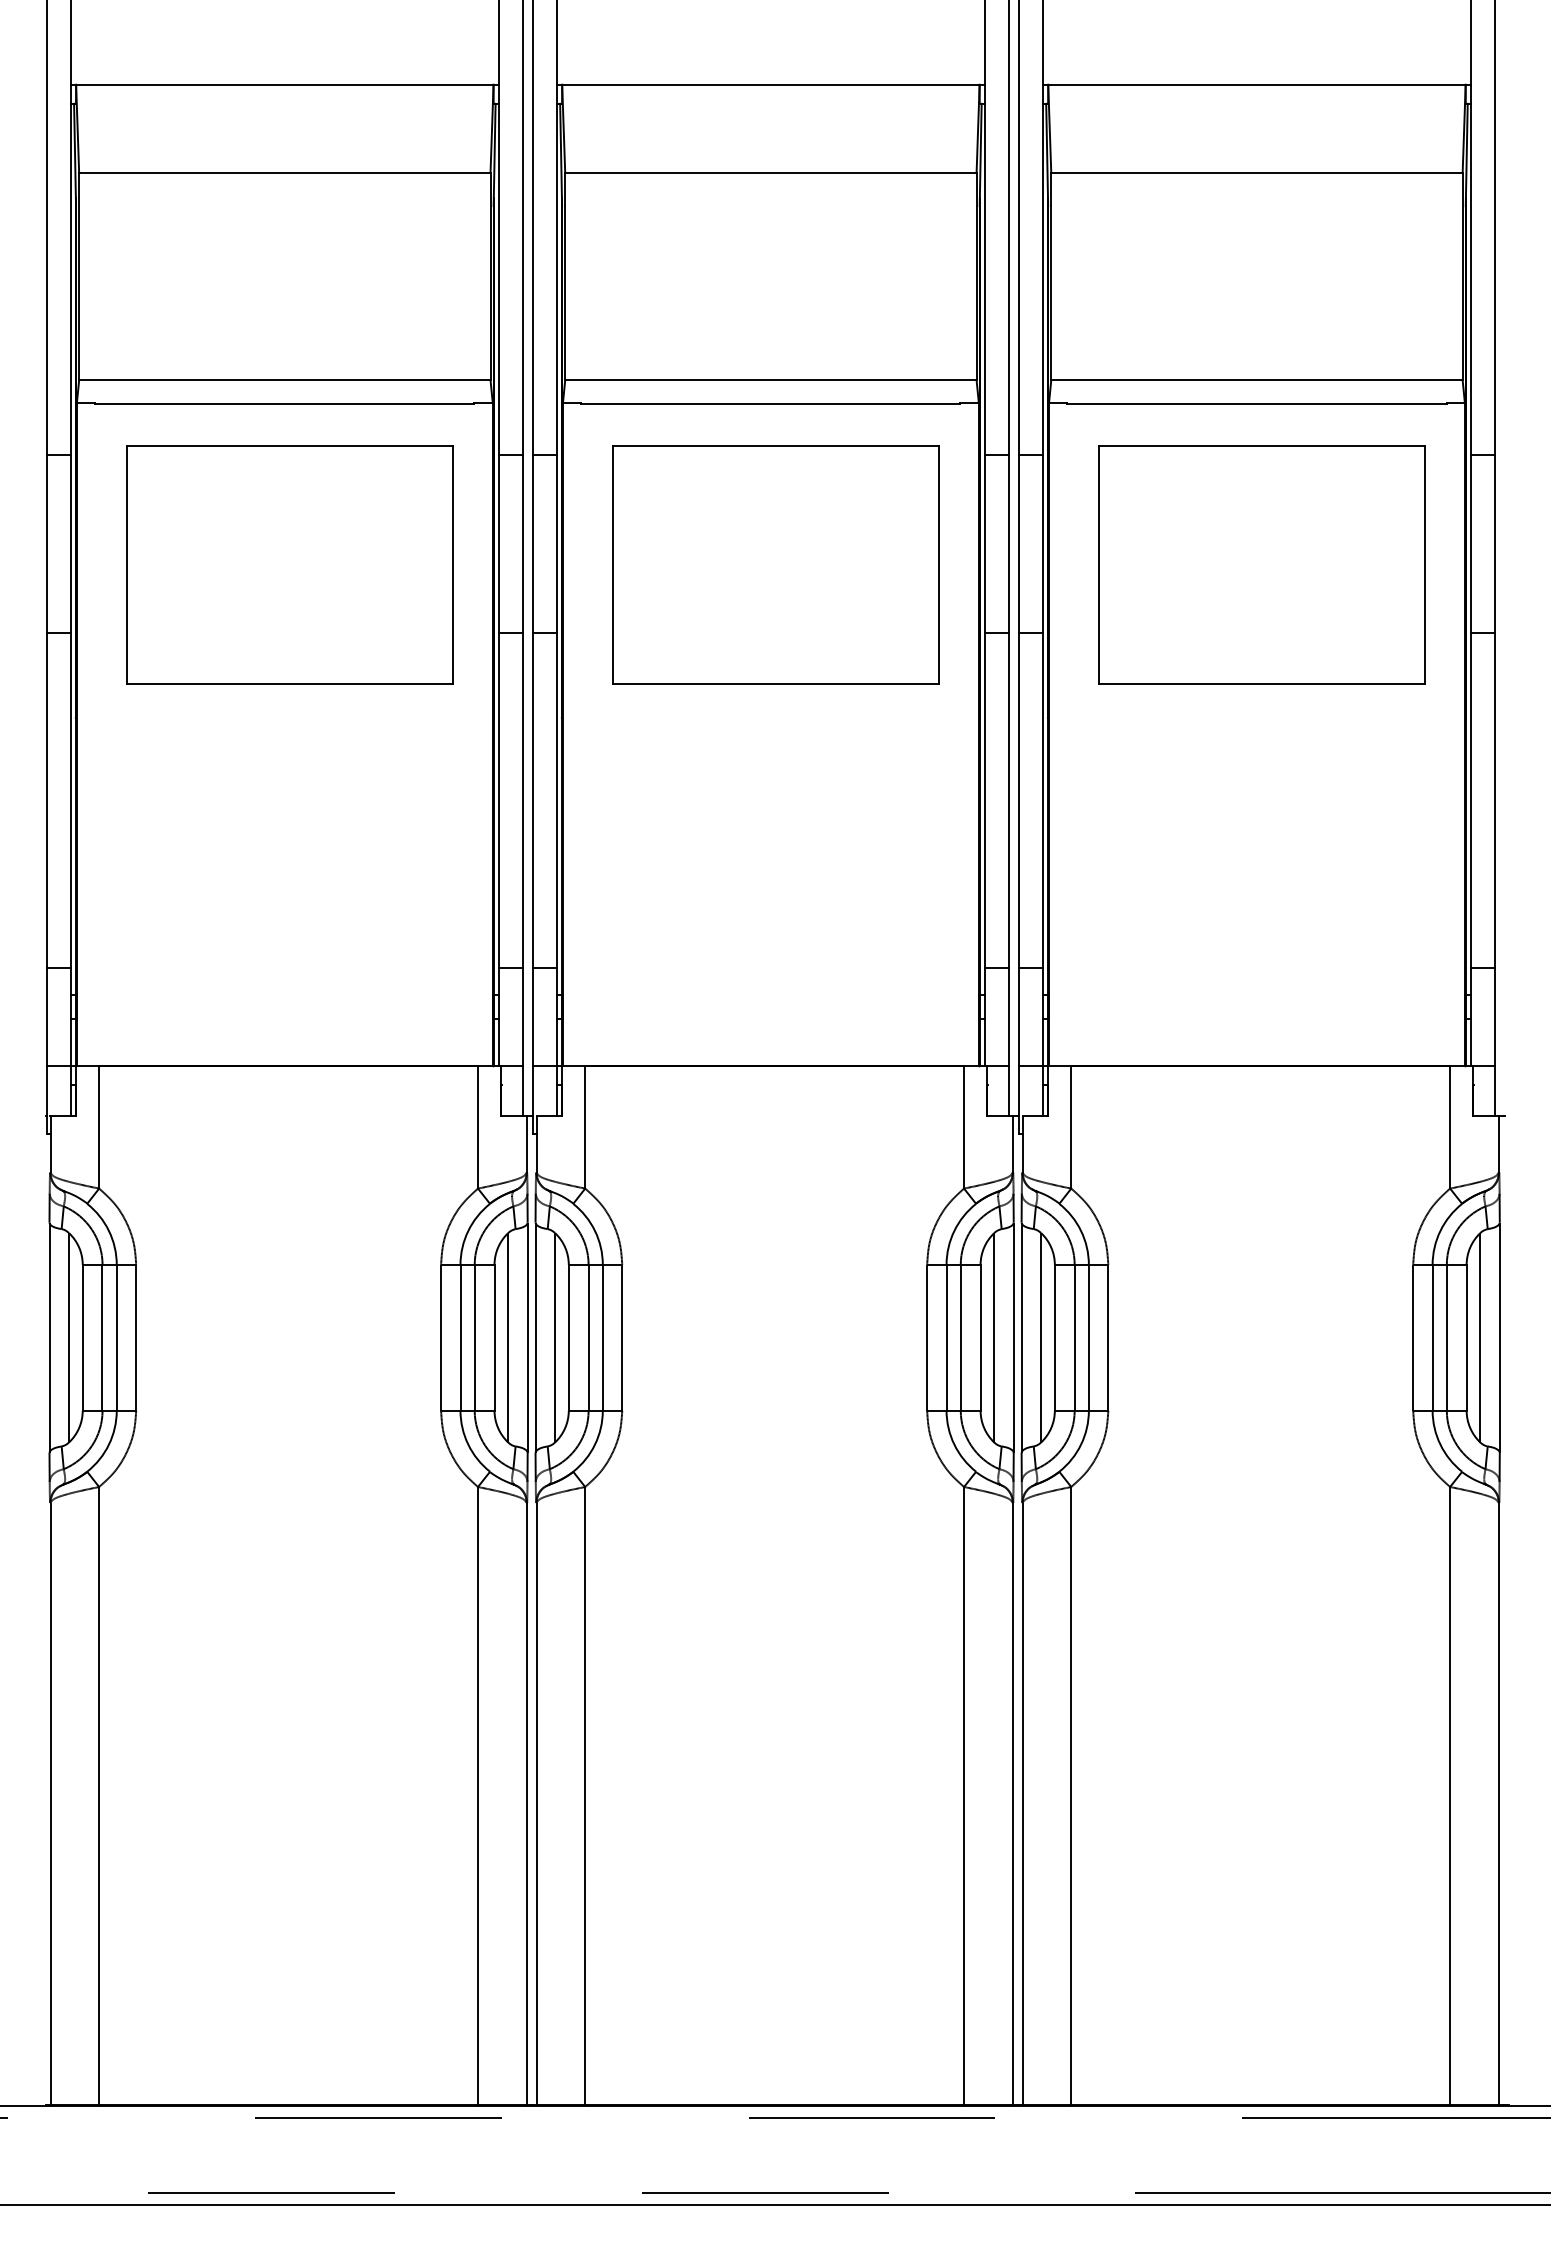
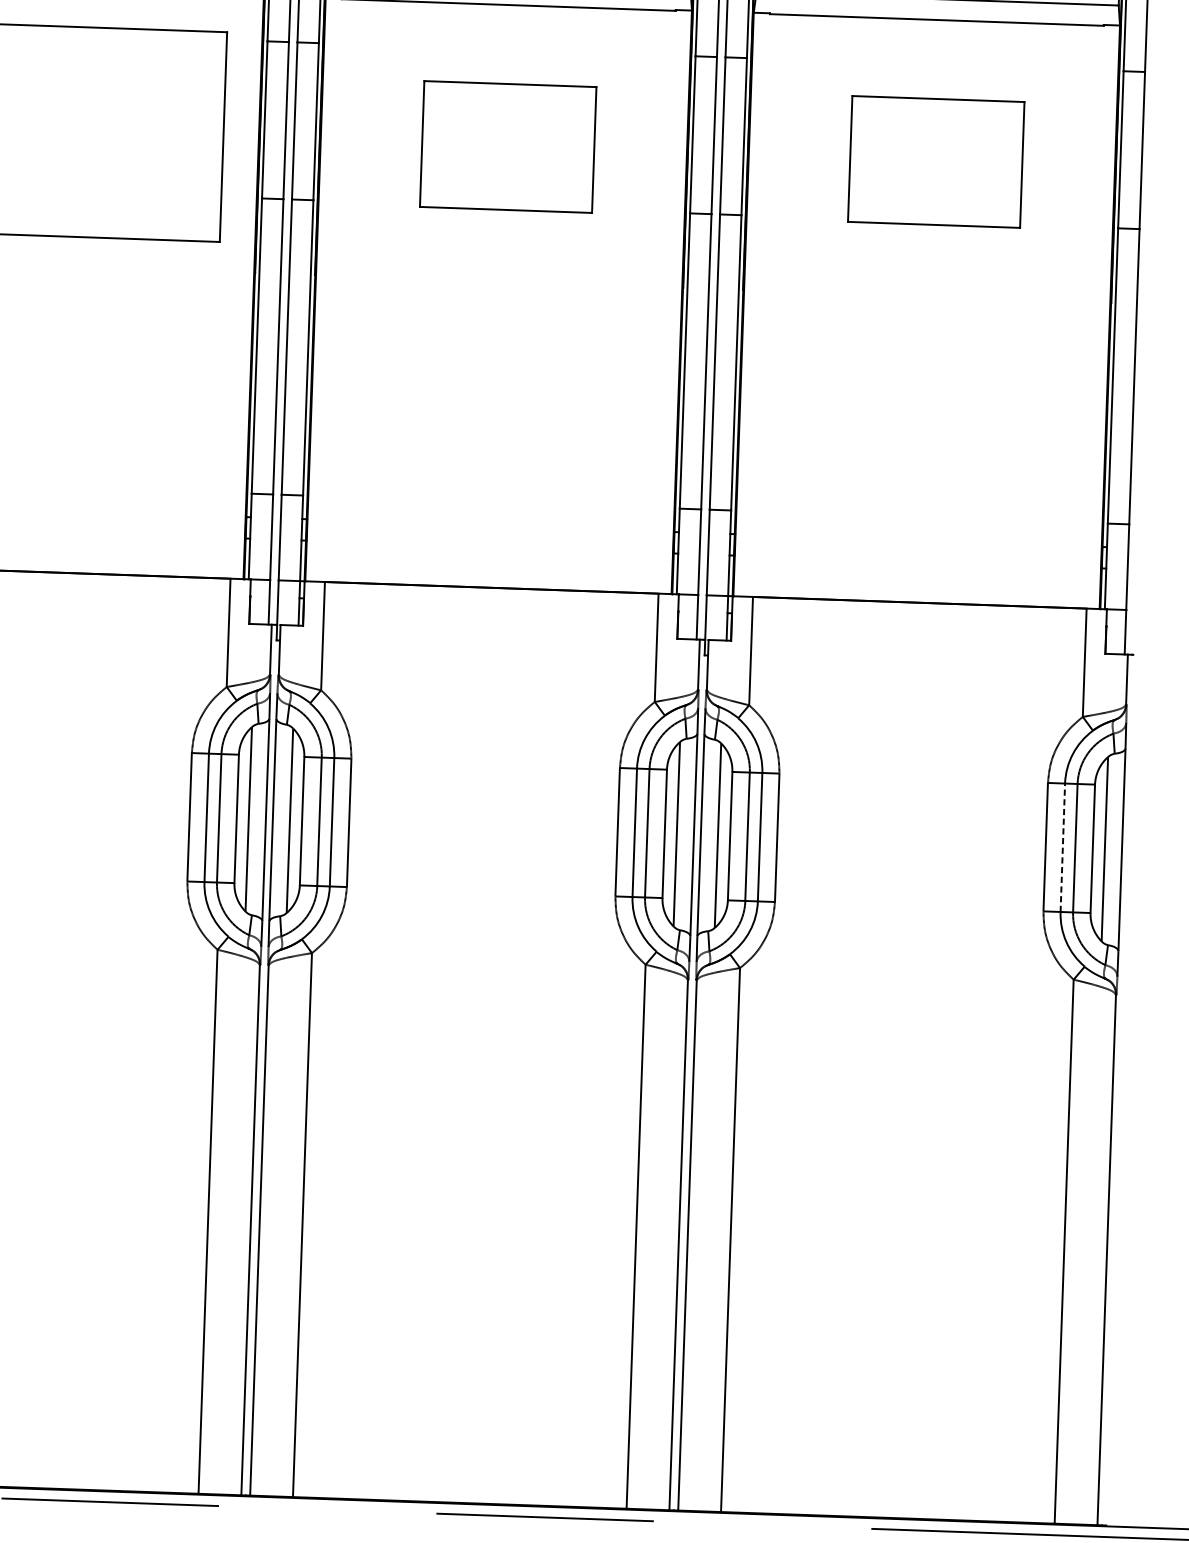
part: (775, 564) -> (507, 146), size x0.6
part: (1261, 564) -> (935, 161), size x0.6
line: (1432, 1337) -> (1062, 847), solid -> dashed

